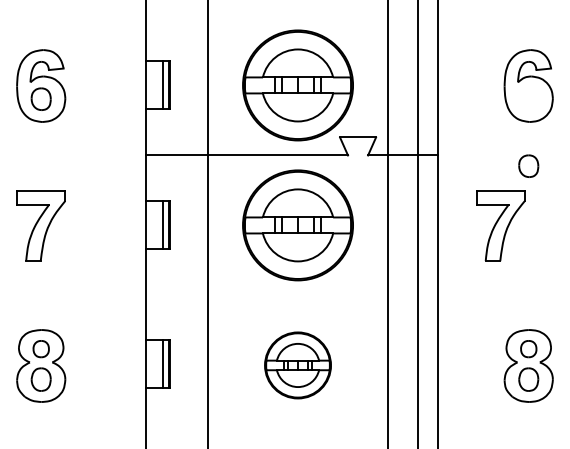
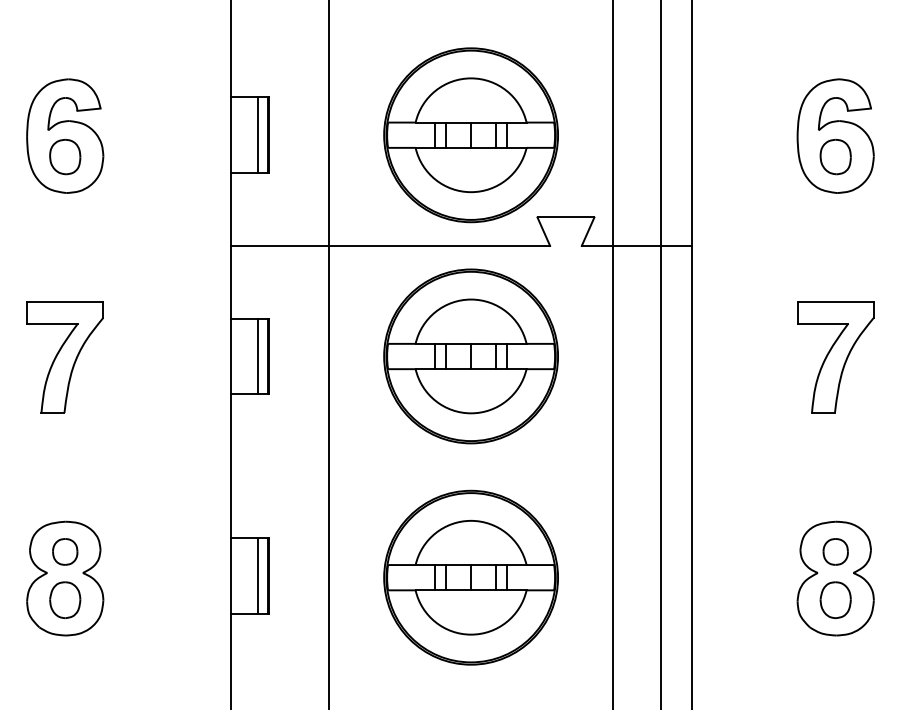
part: (528, 165) -> (835, 155), moved
part: (500, 225) -> (835, 356), moved
part: (297, 365) -> (470, 577), size x1.67

